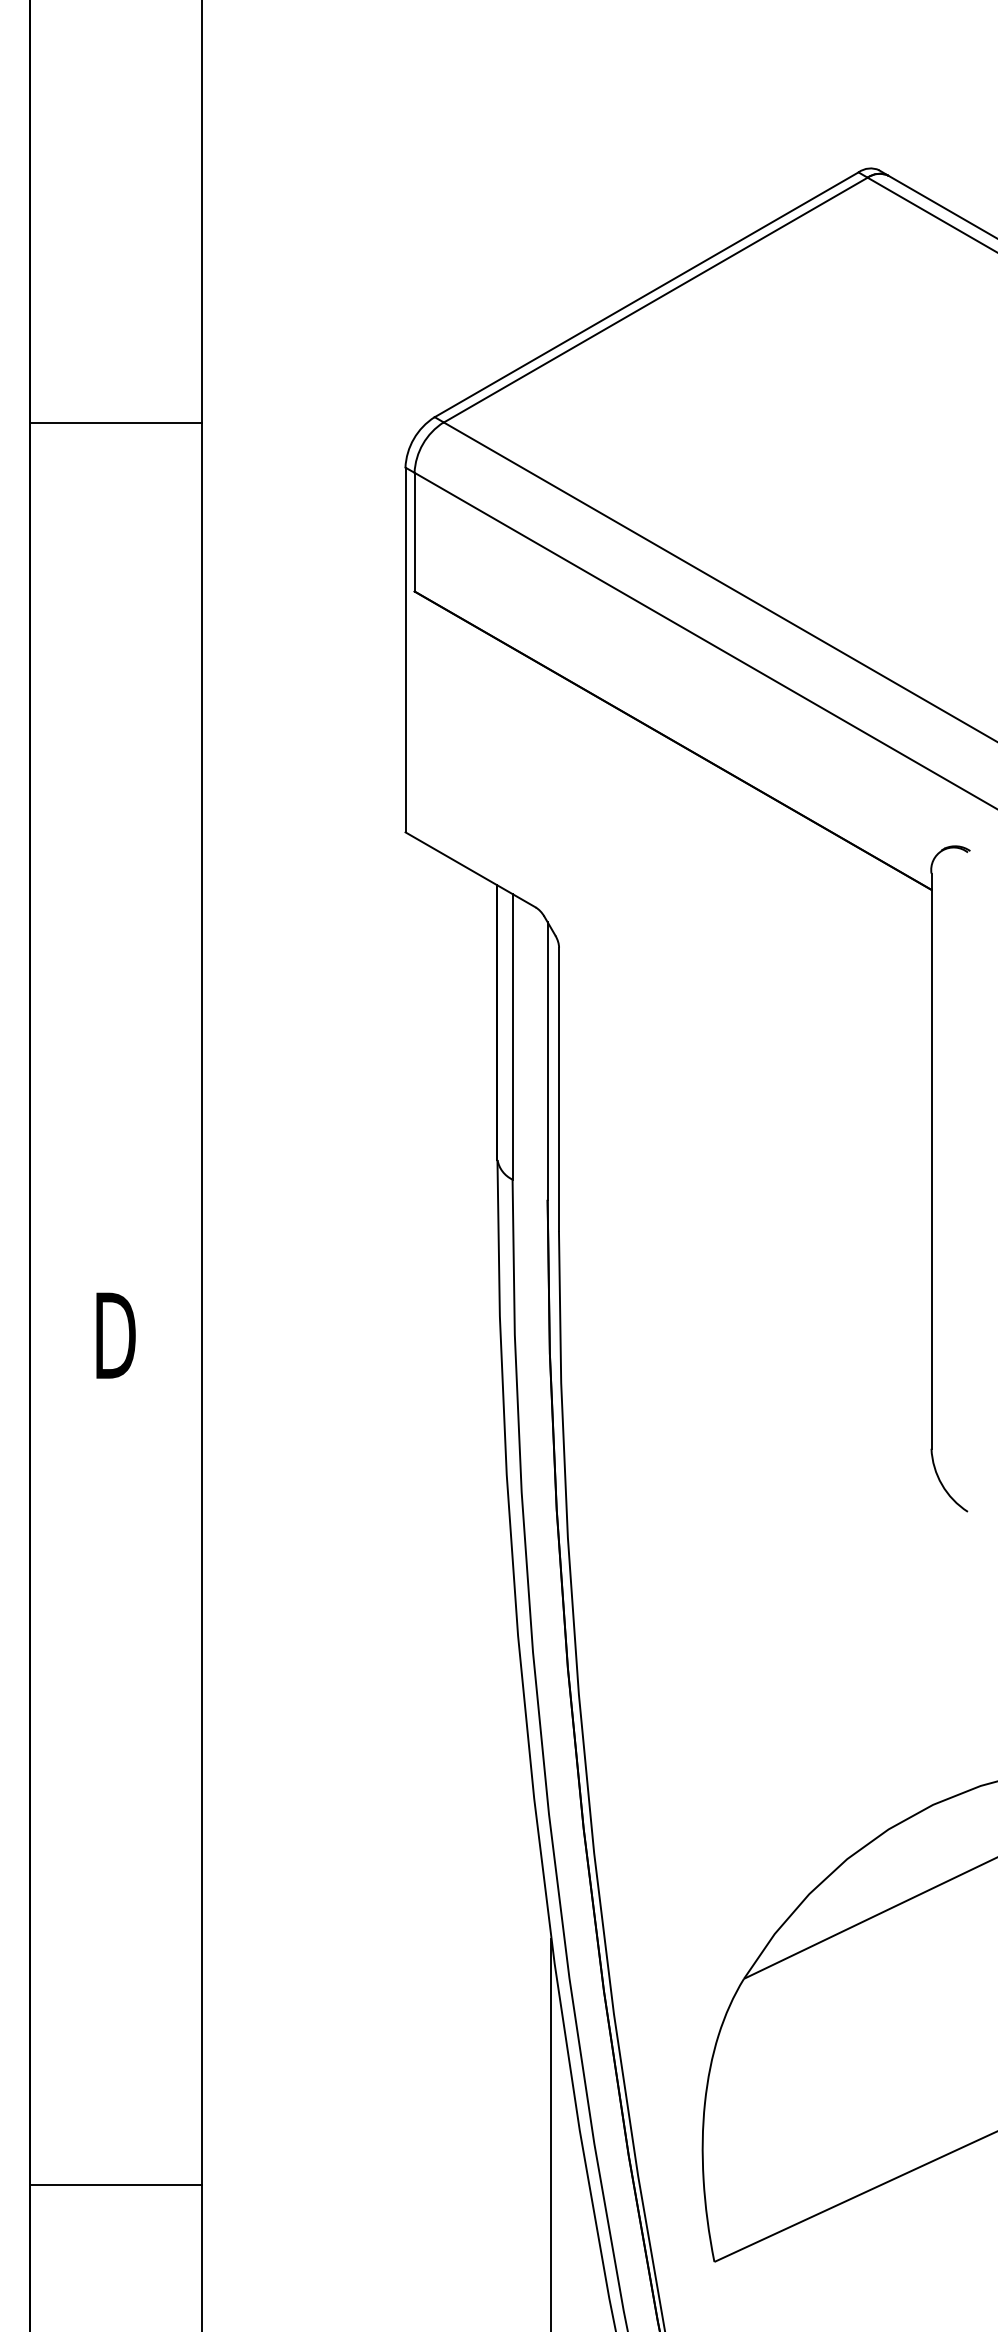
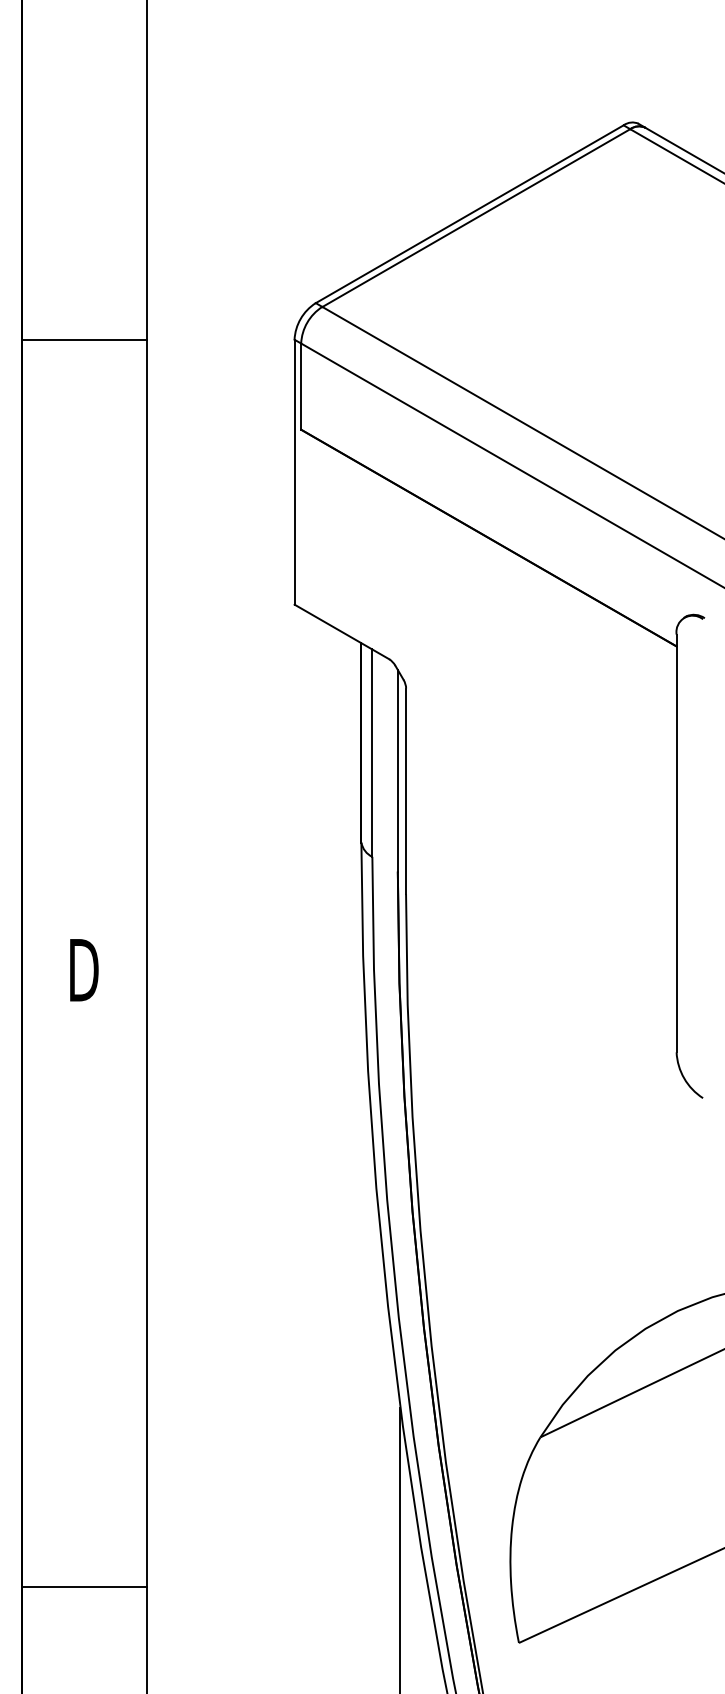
line: (115, 423) -> (83, 339), moved

